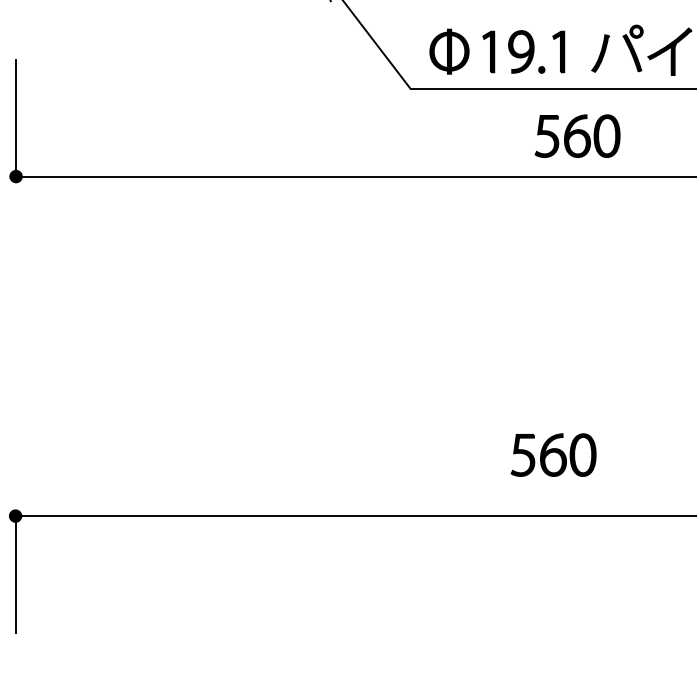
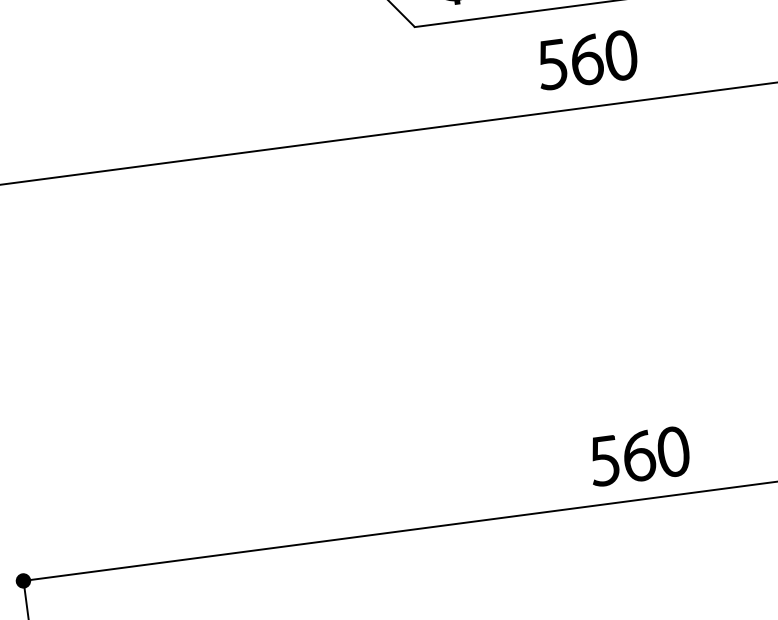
part: (577, 135) -> (587, 59), moved
part: (553, 454) -> (639, 455), moved

